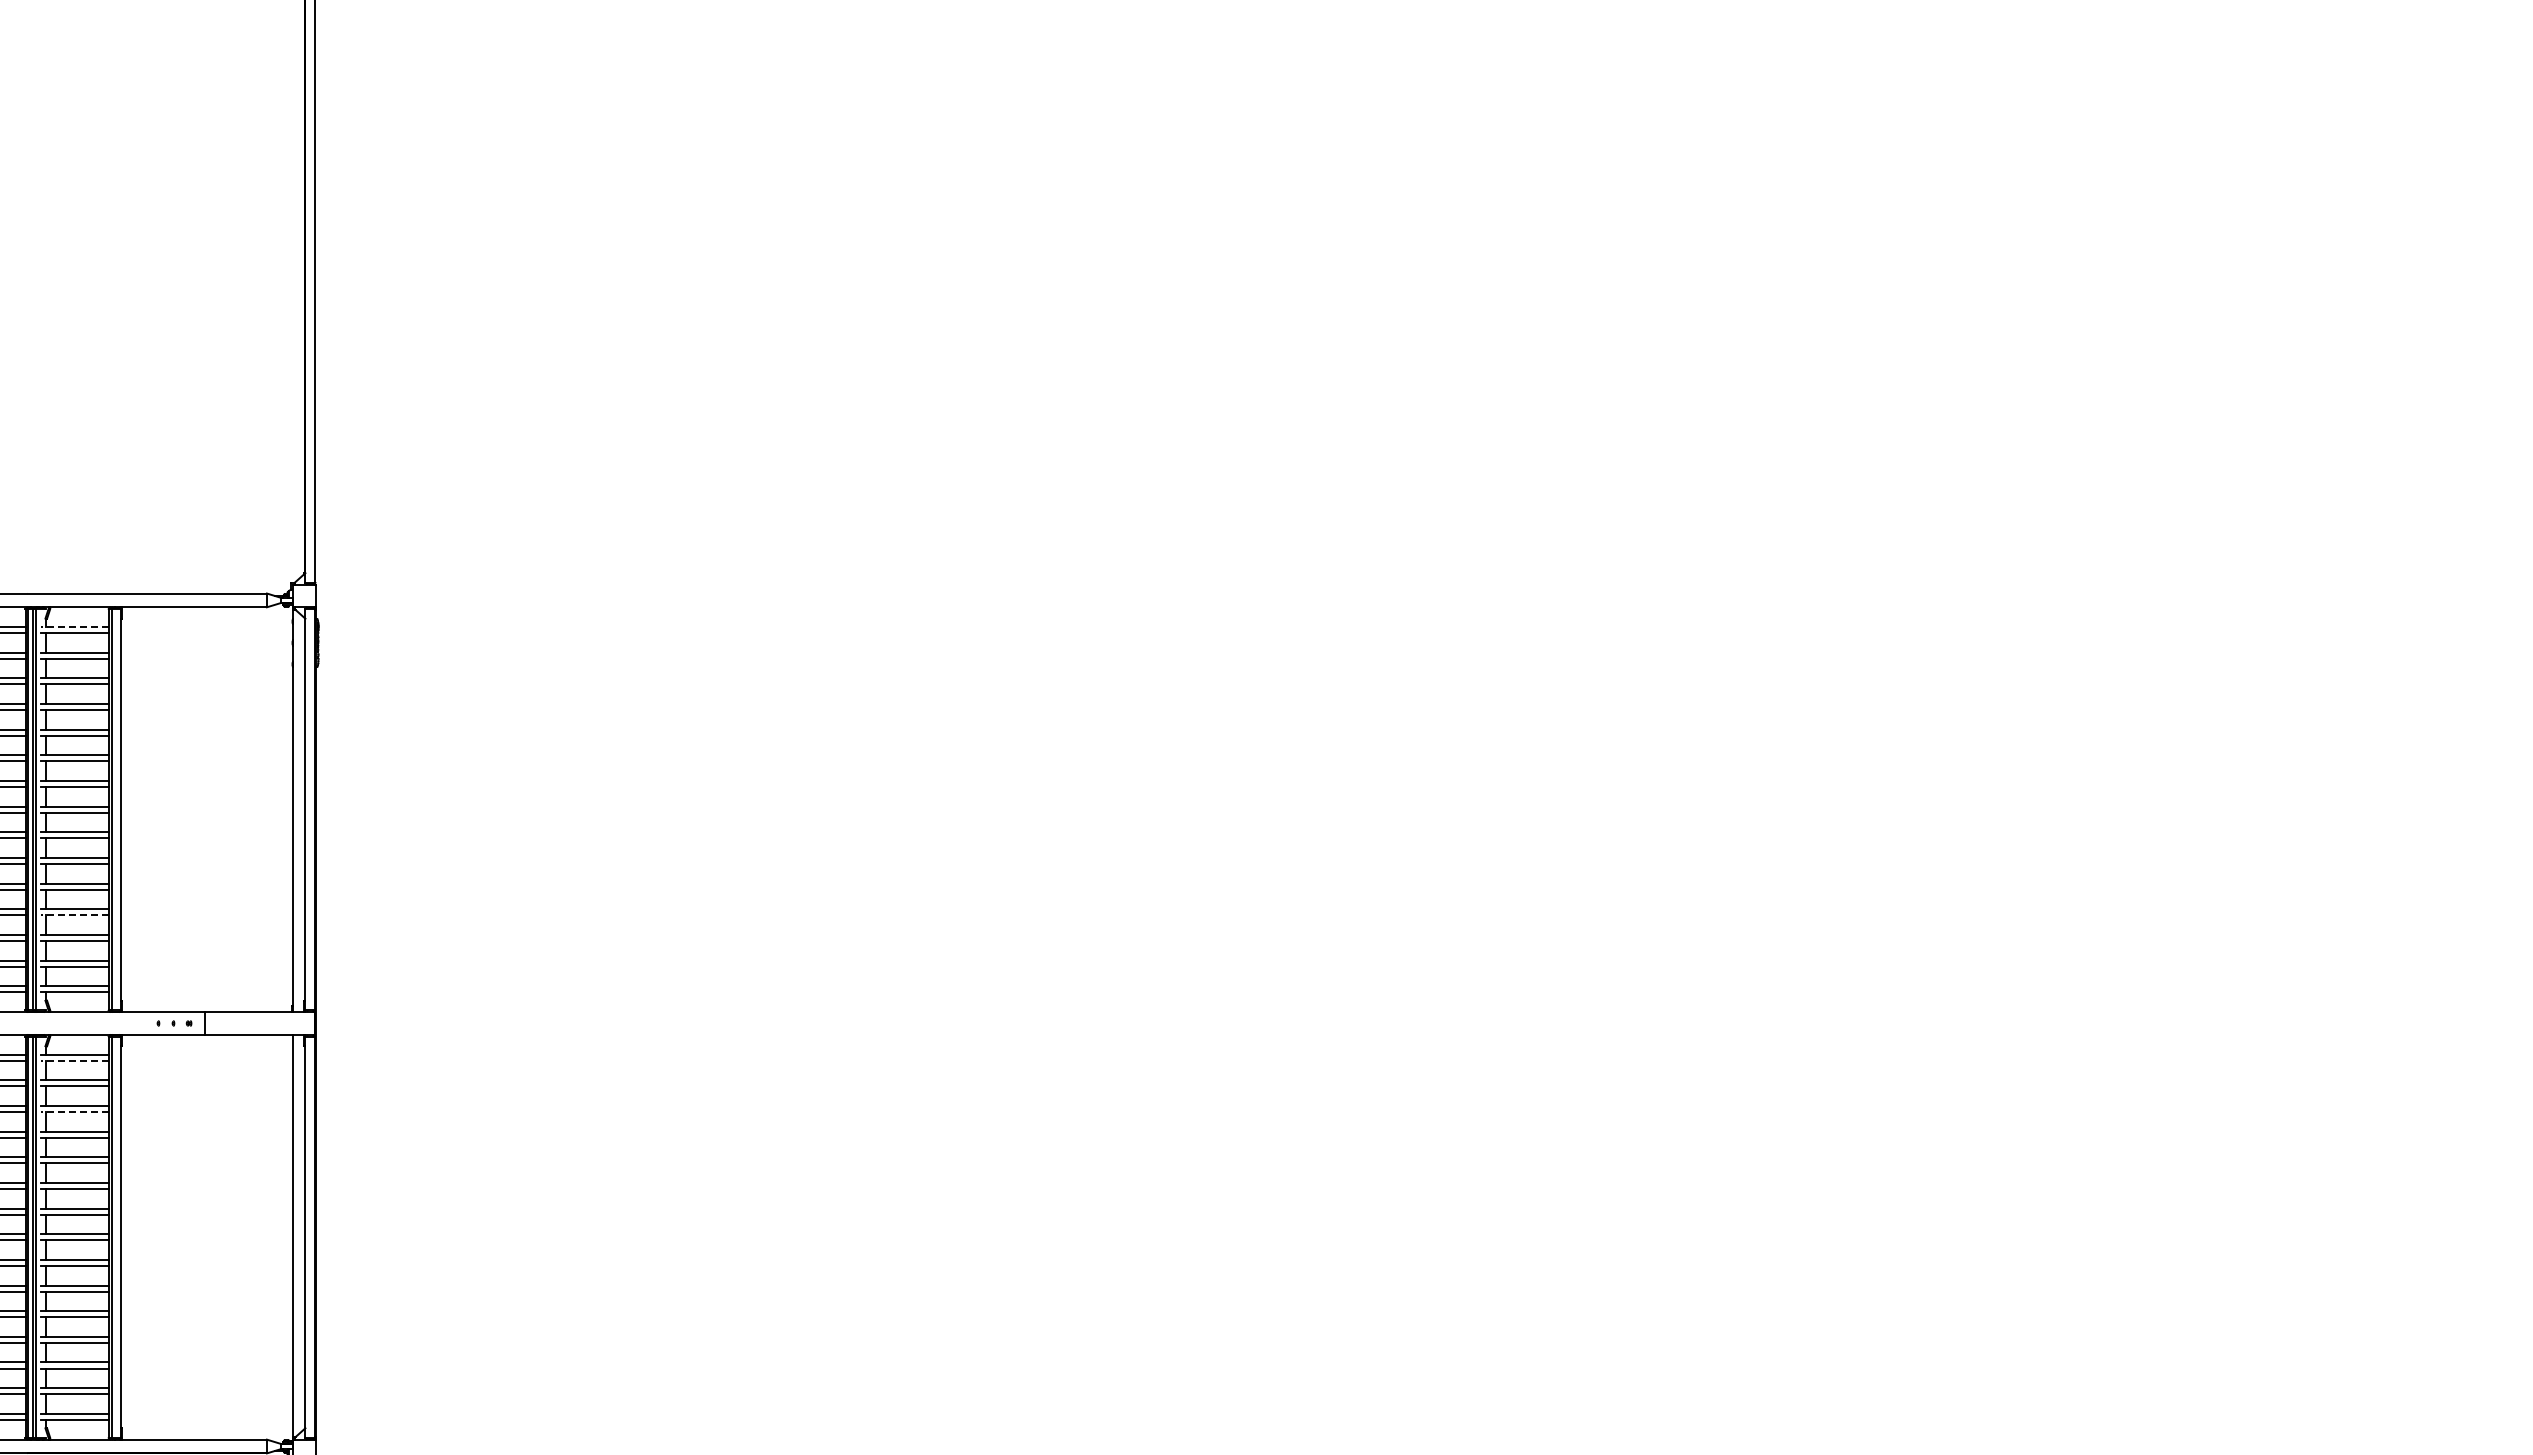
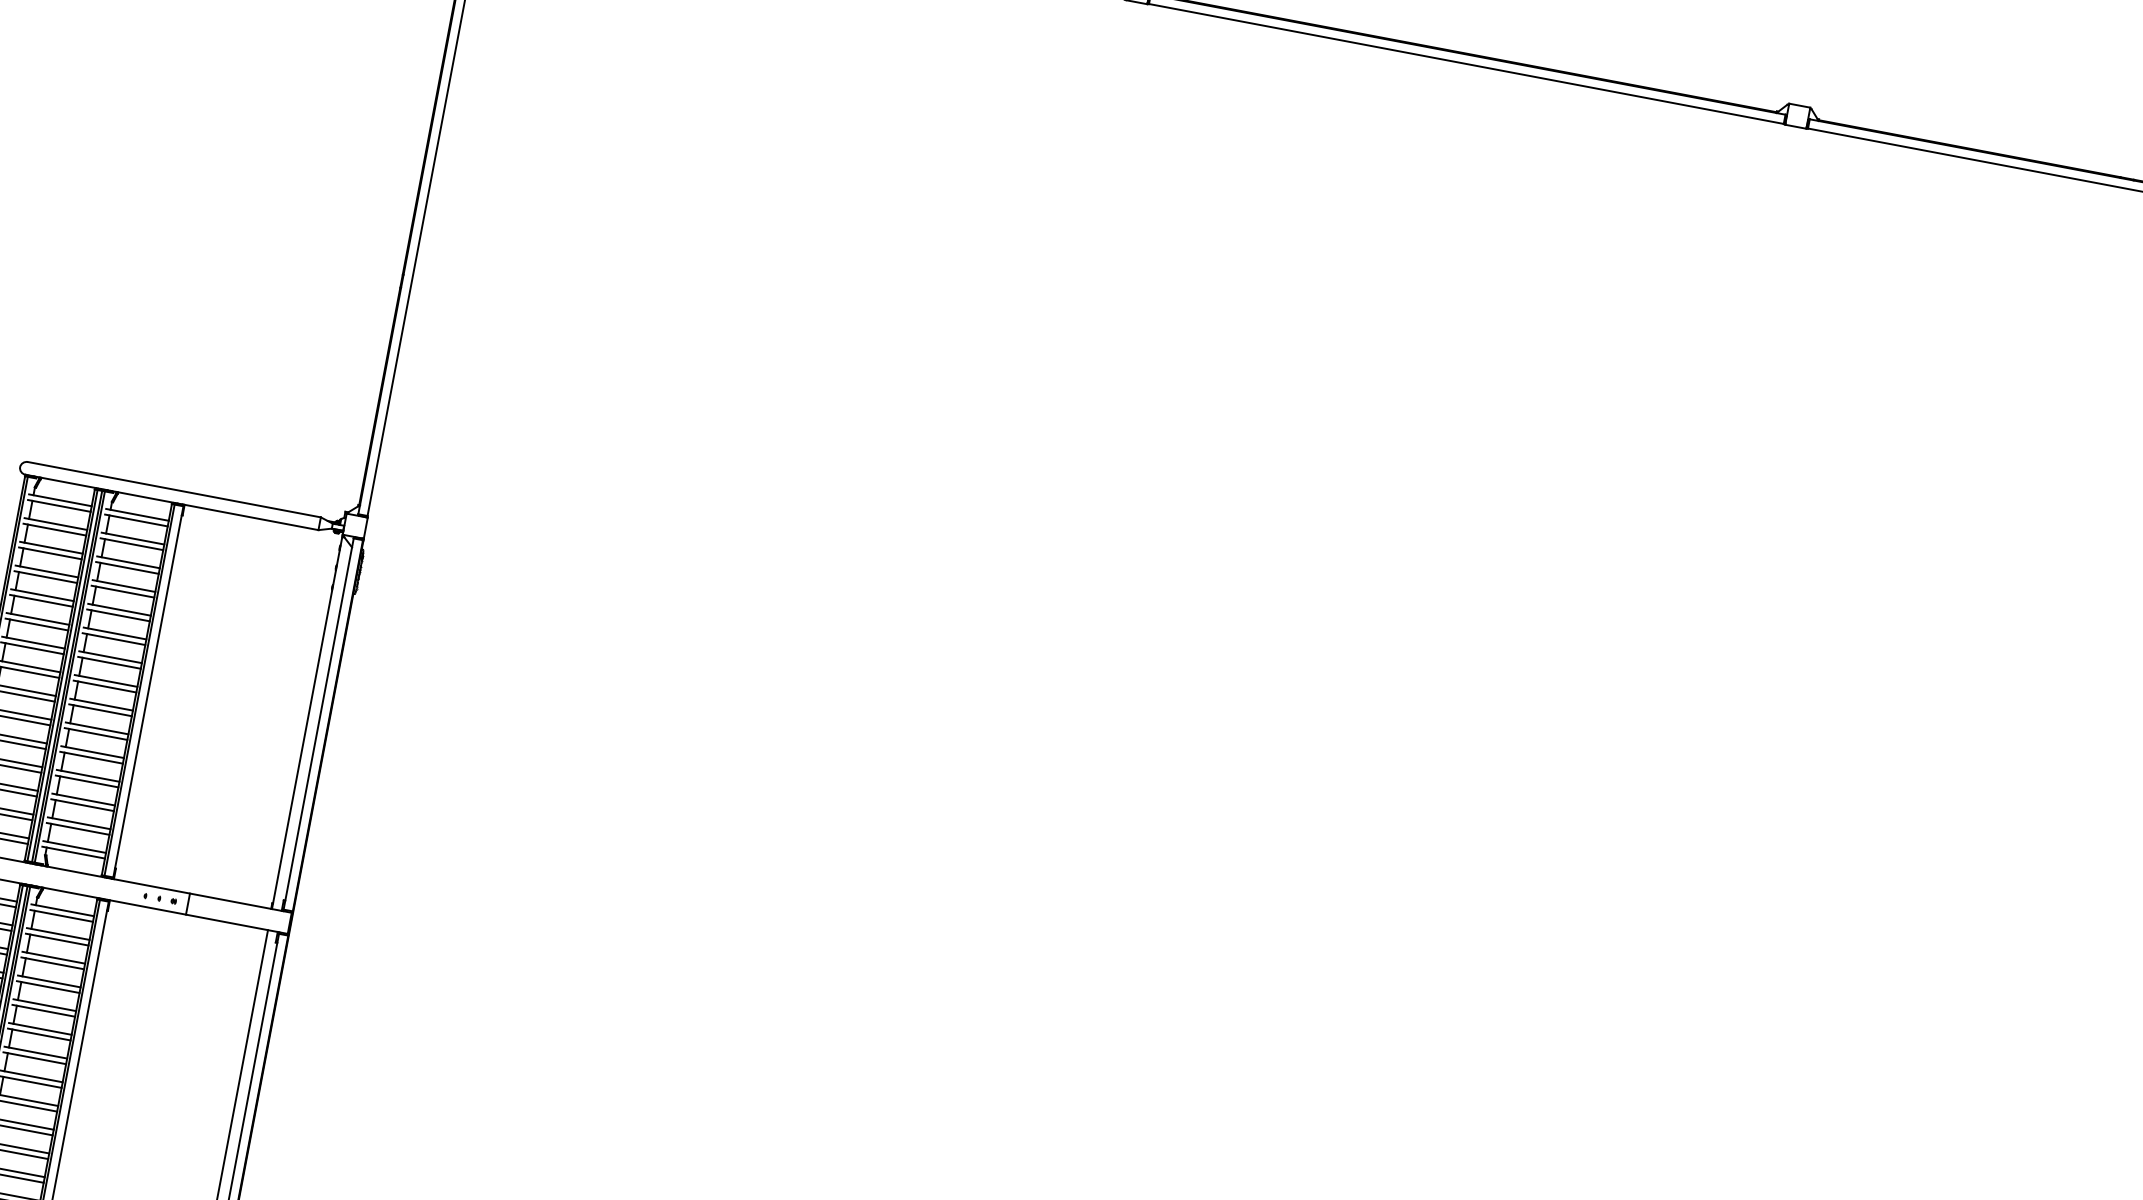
line: (74, 627) -> (136, 515), dashed -> solid
line: (74, 915) -> (86, 781), dashed -> solid
line: (74, 1060) -> (61, 915), dashed -> solid
line: (74, 1112) -> (52, 963), dashed -> solid

